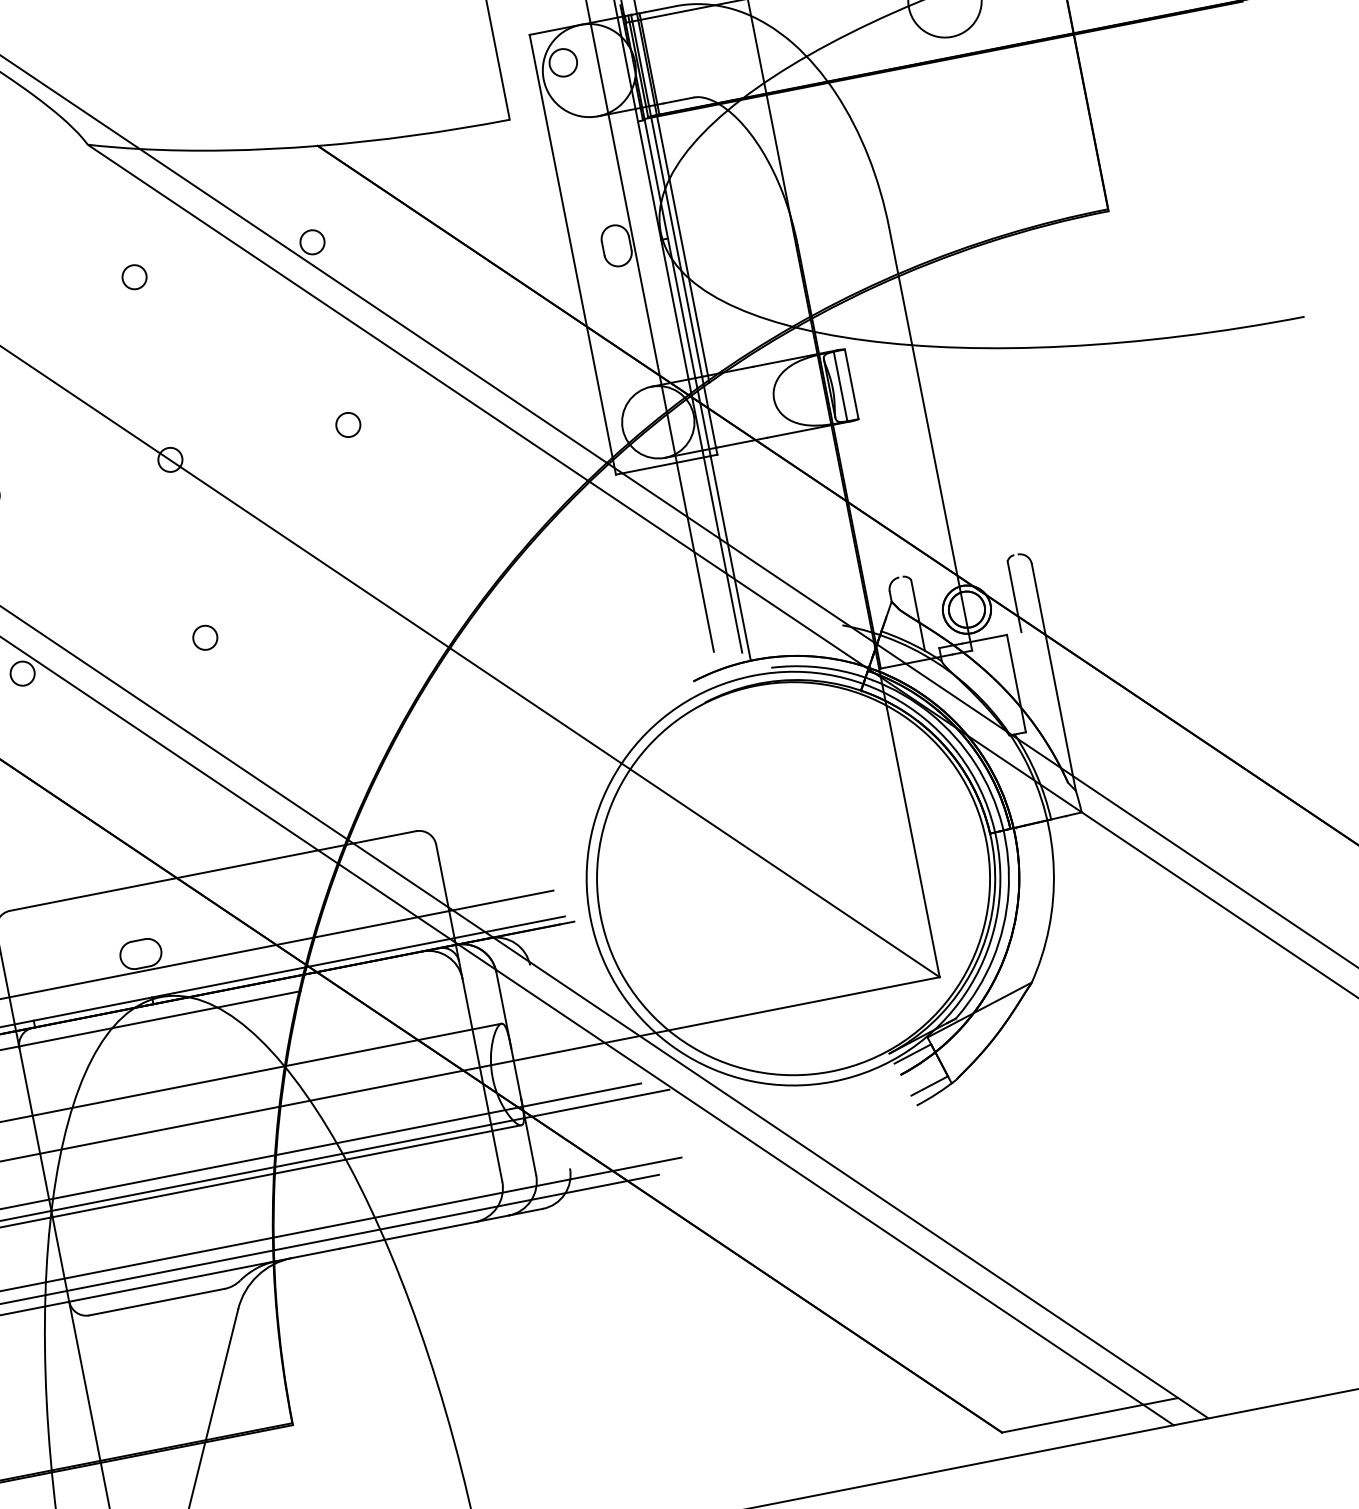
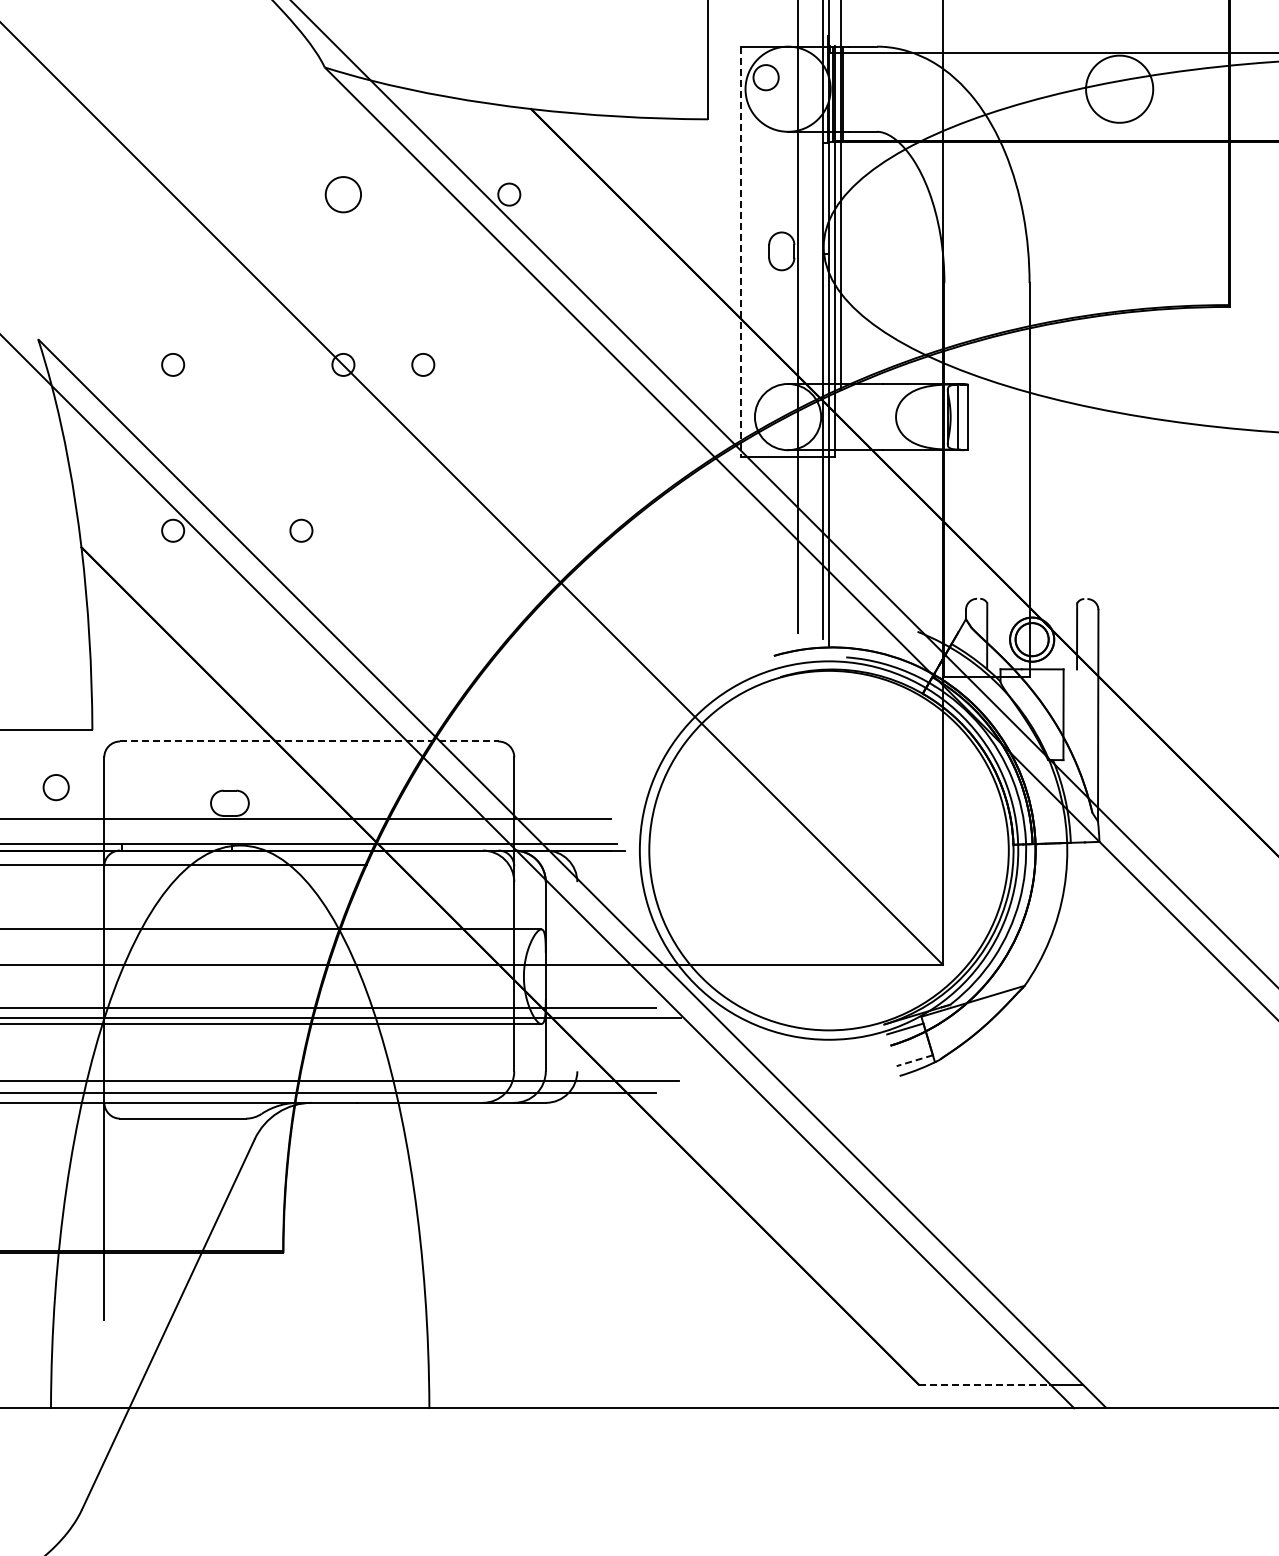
line: (572, 254) -> (740, 251), solid -> dashed
circle: (134, 277) -> (343, 194), size x1.6
circle: (348, 424) -> (423, 364), moved
circle: (205, 637) -> (301, 530), moved
line: (213, 870) -> (309, 741), solid -> dashed
line: (929, 1085) -> (914, 1060), solid -> dashed
line: (1072, 1418) -> (984, 1384), solid -> dashed

